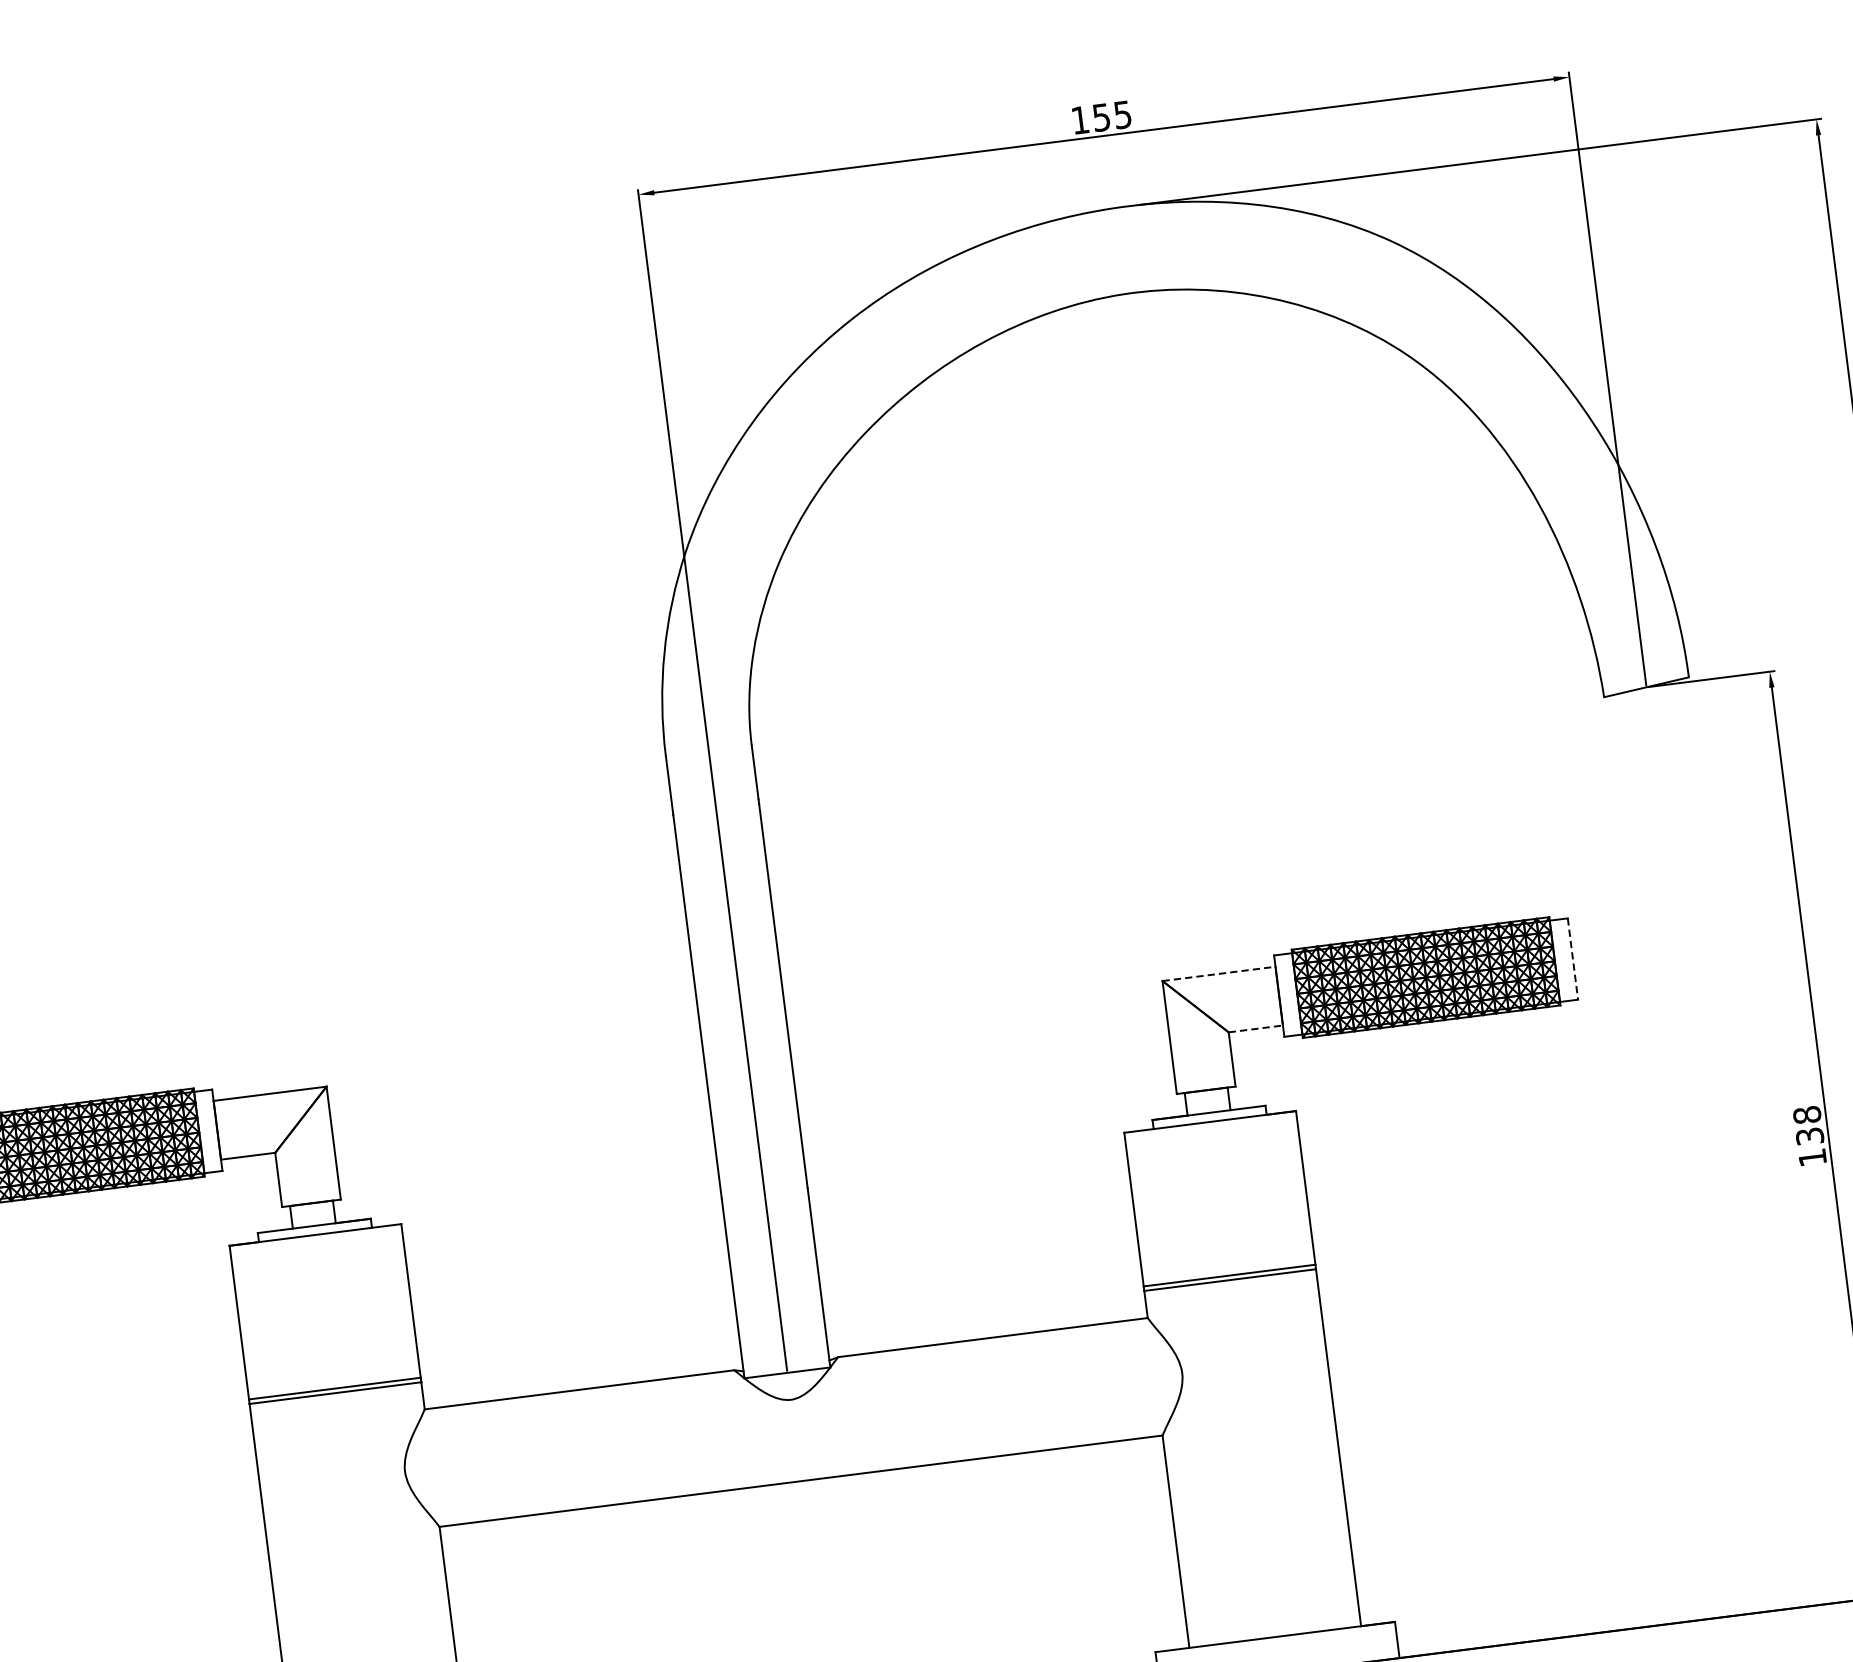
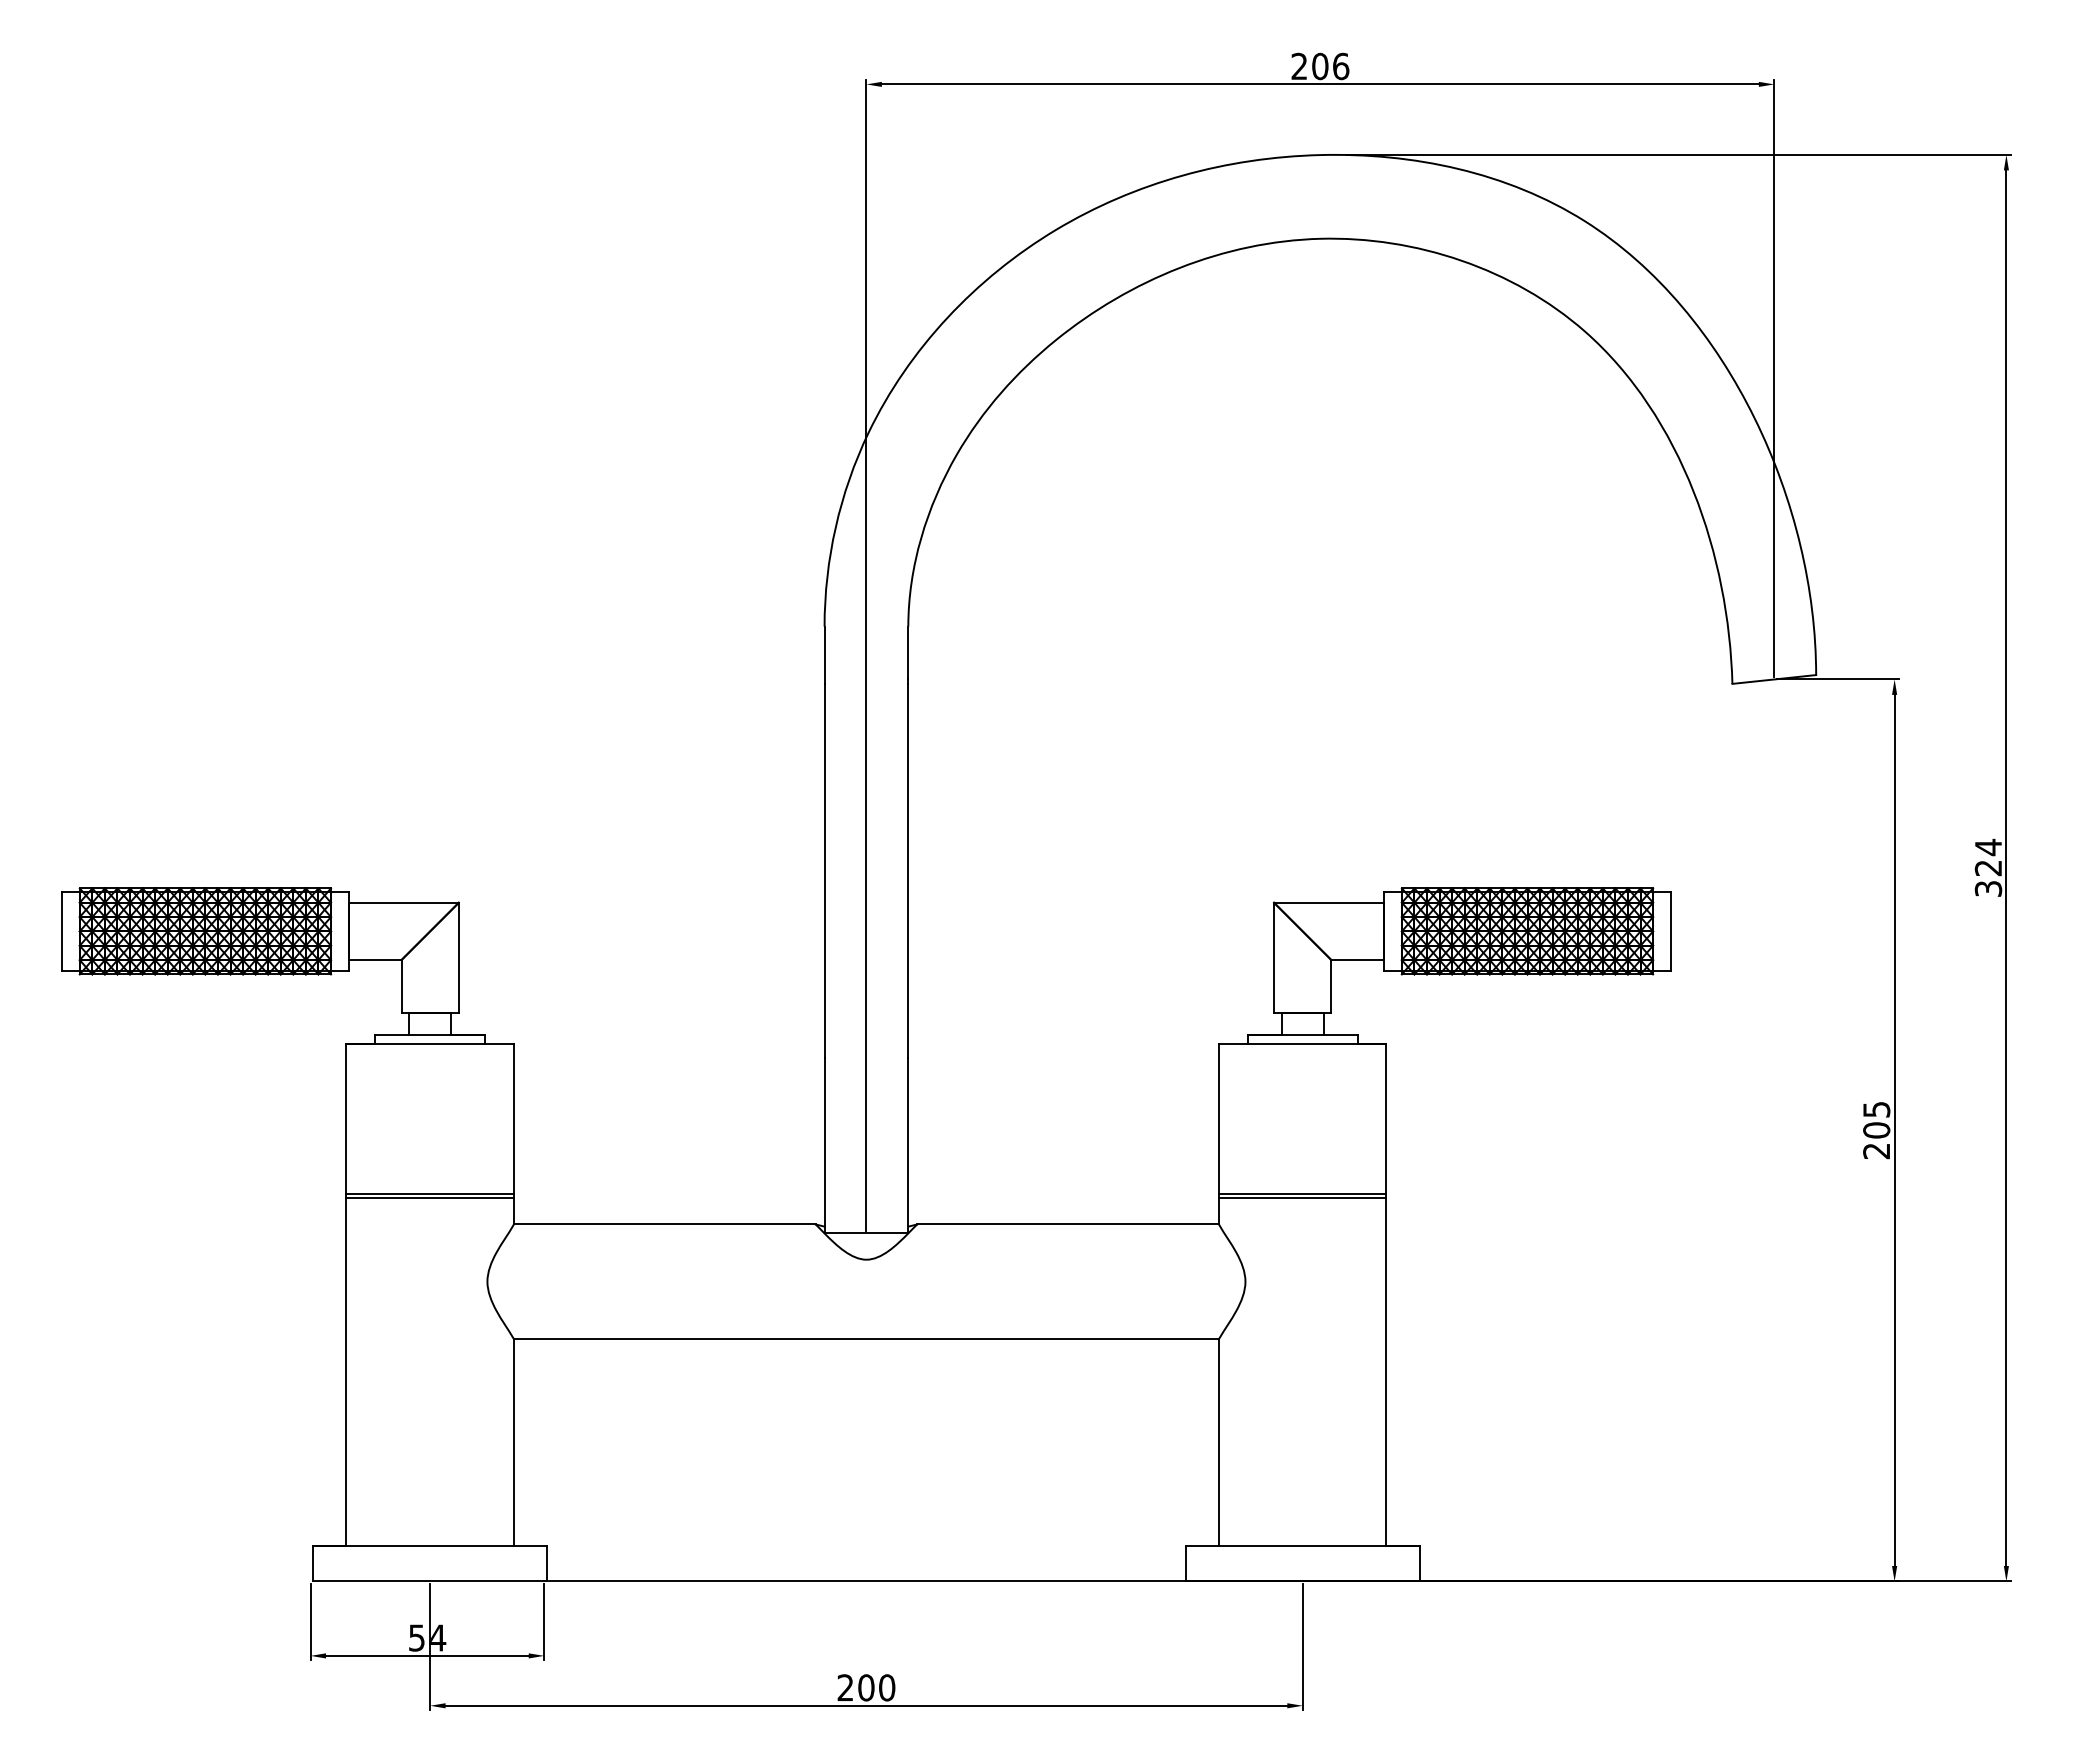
text: (1101, 117) -> (1320, 66), 155 -> 206
line: (1572, 959) -> (1670, 931), dashed -> solid
line: (1219, 973) -> (1329, 902), dashed -> solid
line: (1256, 1029) -> (1358, 960), dashed -> solid
text: (1809, 1136) -> (1876, 1130), 138 -> 205

